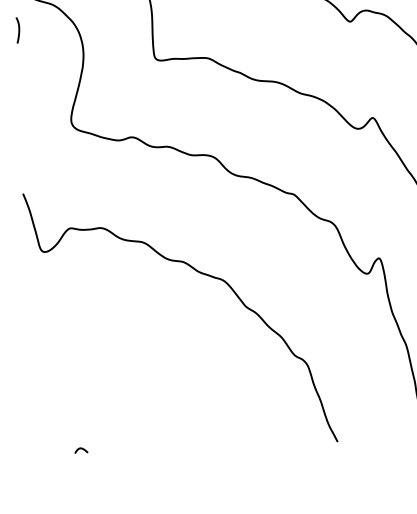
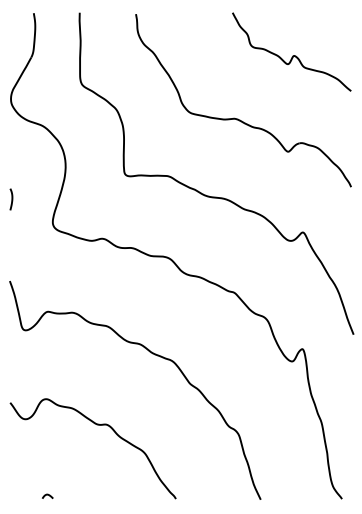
curve: (18, 30) -> (11, 199), moved
curve: (136, 362) -> (97, 425), added

